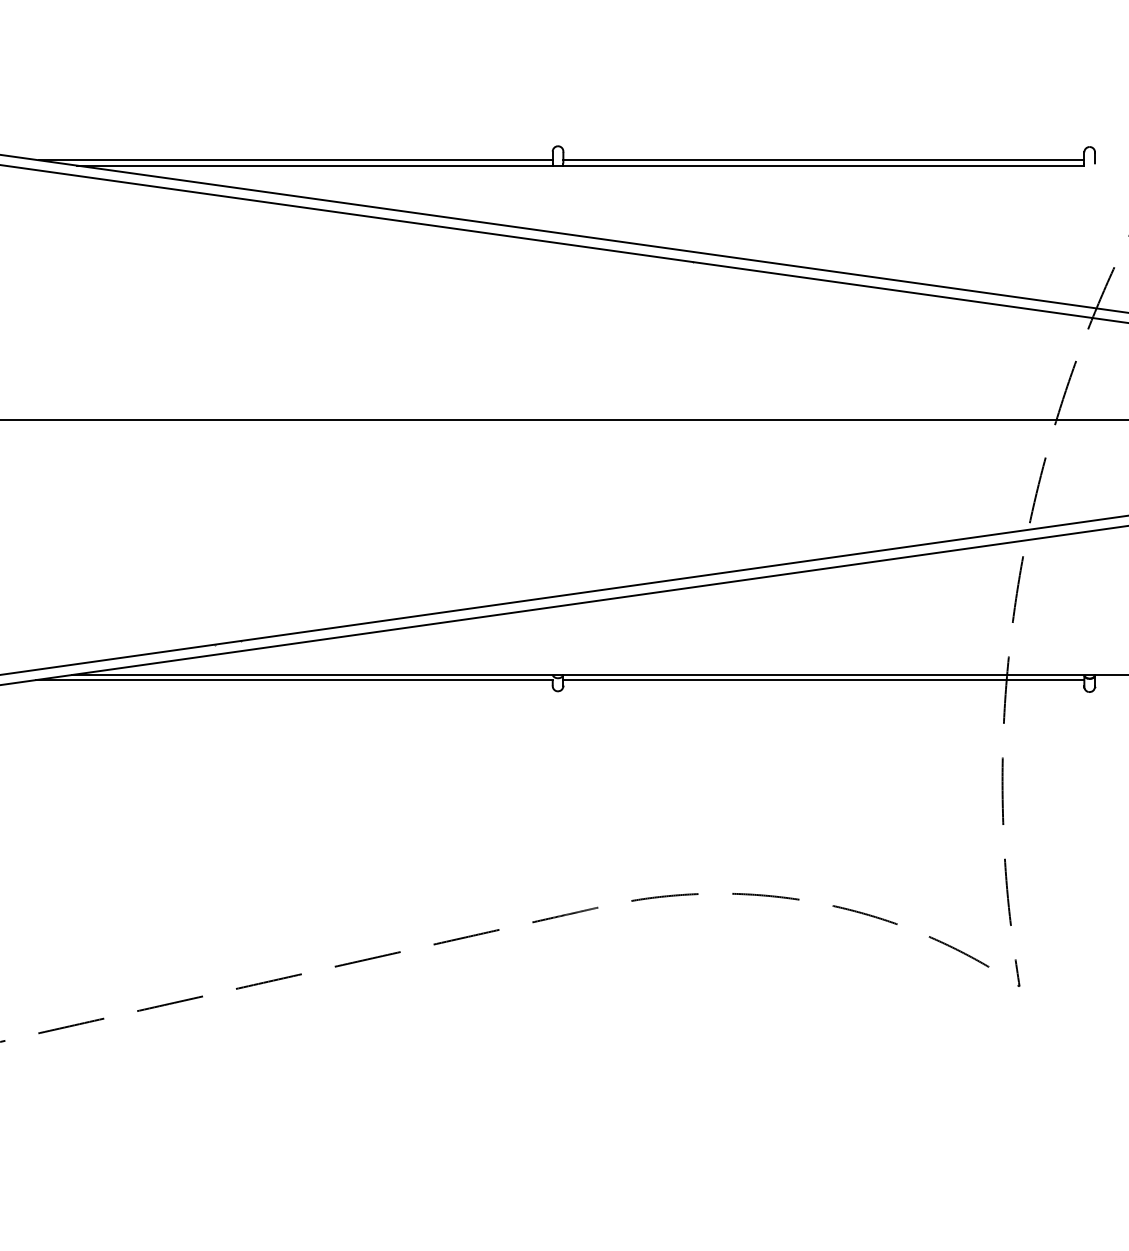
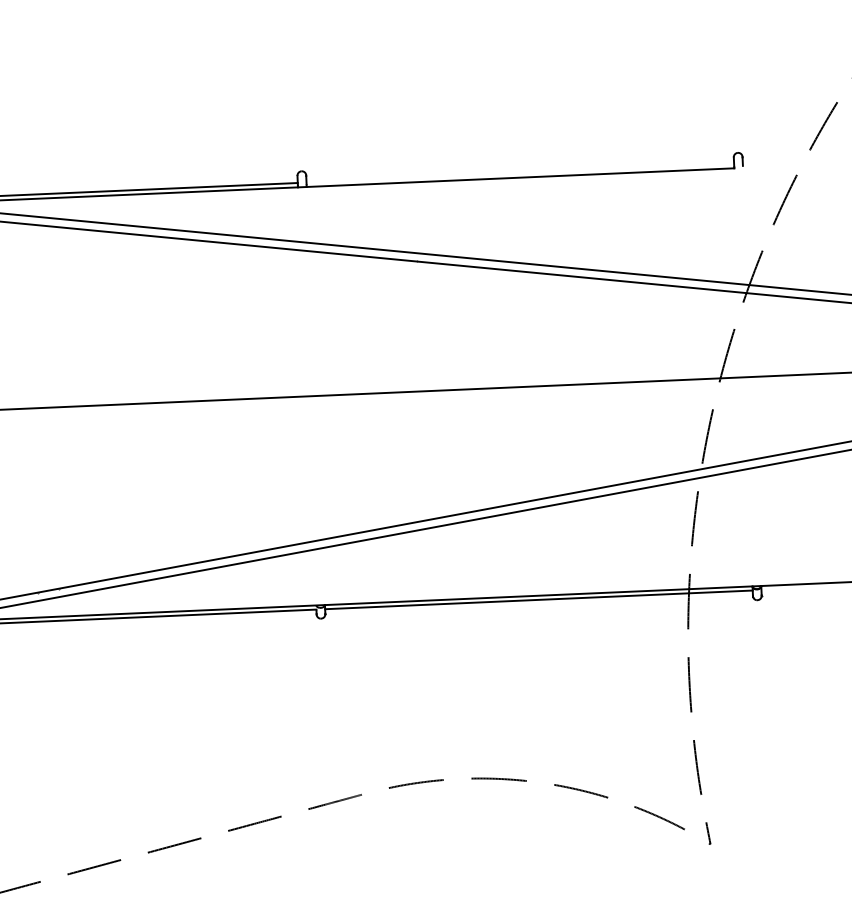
line: (823, 160) -> (520, 173), removed

